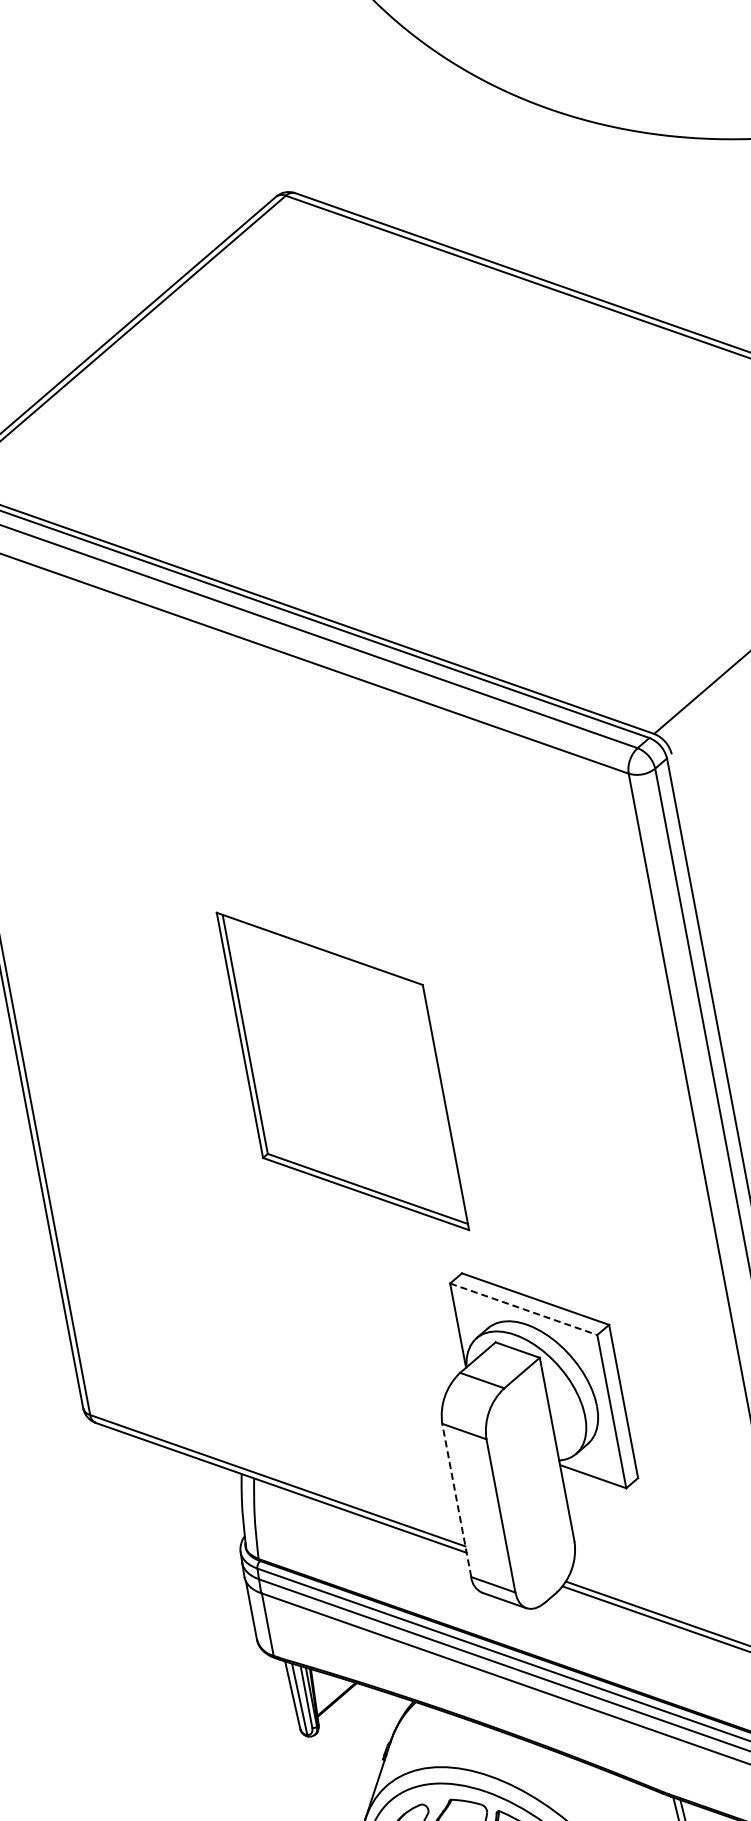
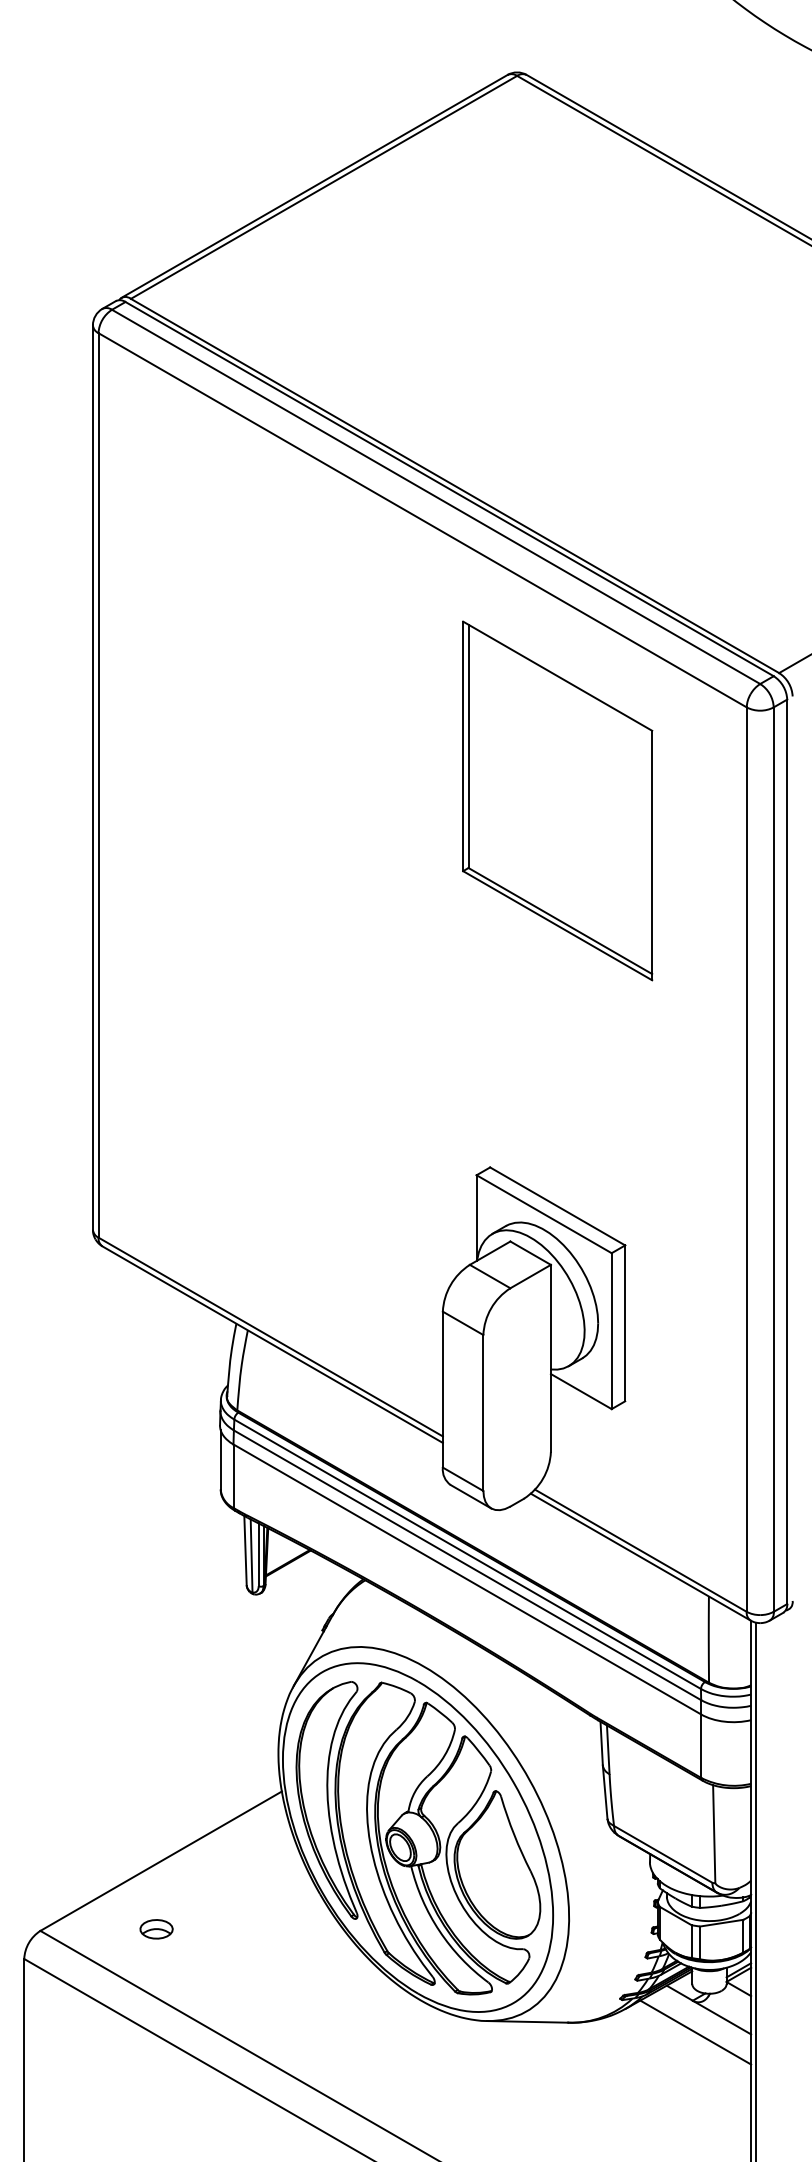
part: (342, 1071) -> (557, 800), moved
line: (524, 1309) -> (544, 1214), dashed -> solid
line: (456, 1500) -> (442, 1389), dashed -> solid

